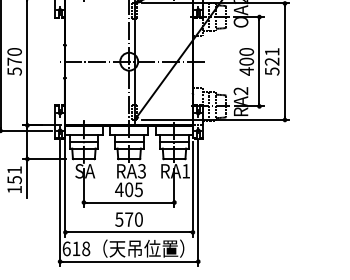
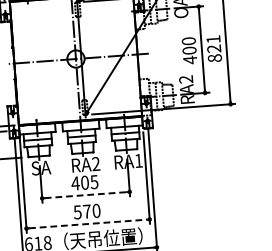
text: (271, 71) -> (214, 58), 521 -> 821
text: (142, 171) -> (96, 164), RA3 -> RA2
line: (129, 202) -> (86, 195), solid -> dashed
line: (129, 232) -> (88, 224), solid -> dashed

